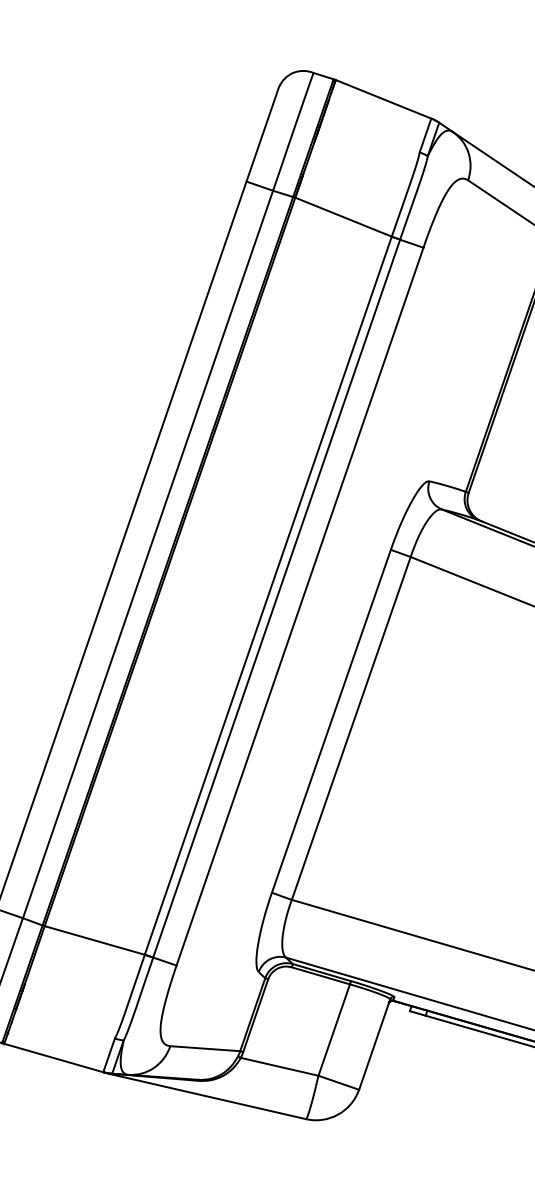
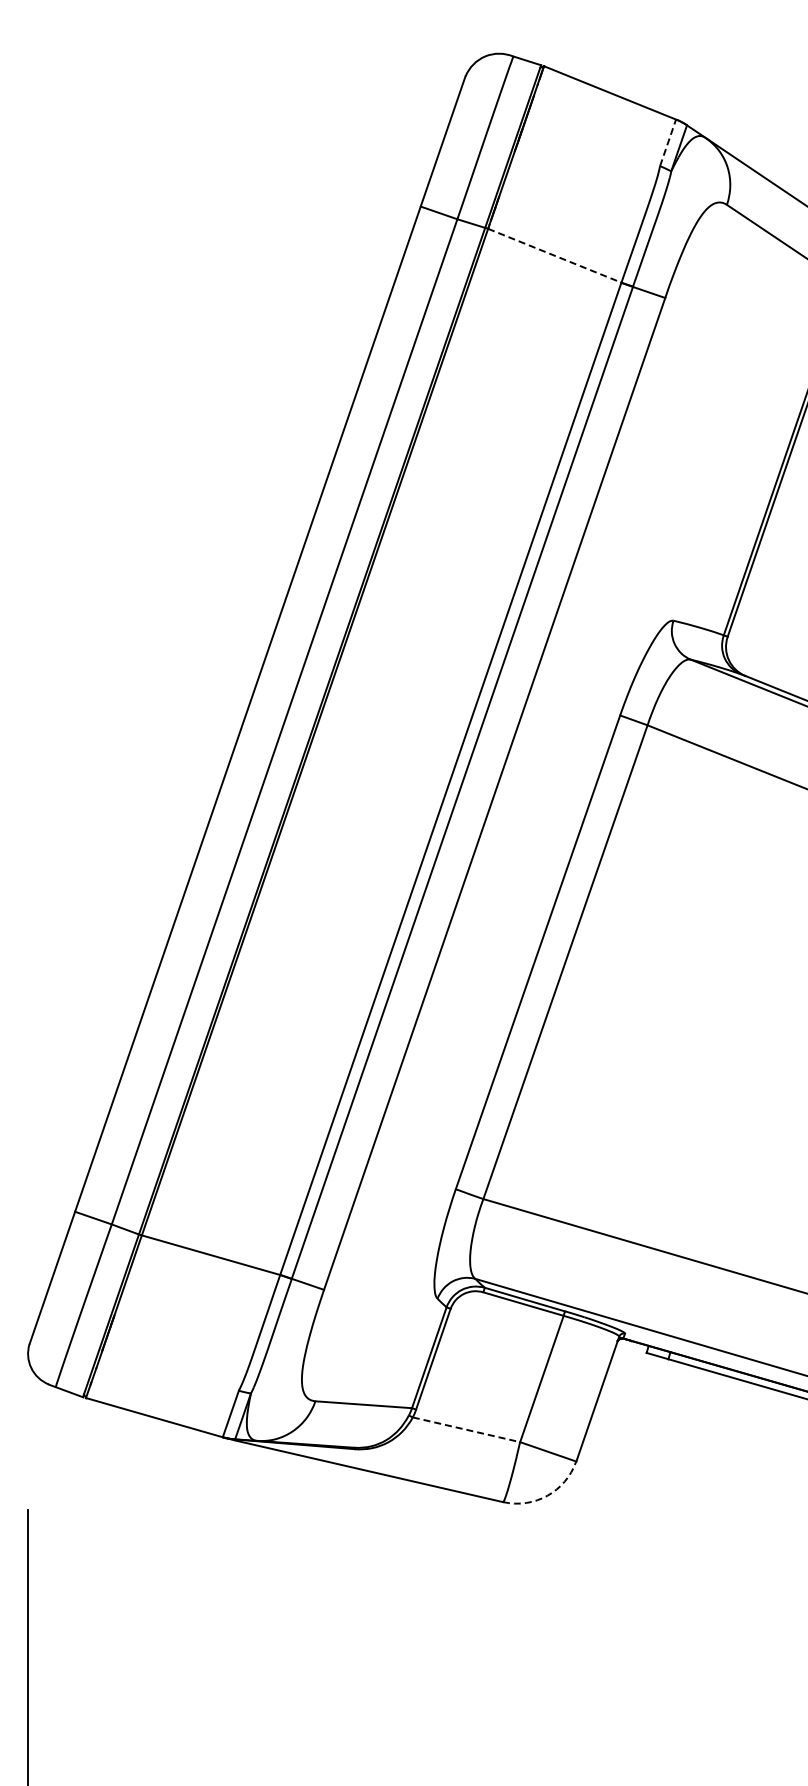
line: (425, 135) -> (668, 142), solid -> dashed
line: (343, 216) -> (554, 255), solid -> dashed
line: (279, 1066) -> (466, 1429), solid -> dashed
arc: (338, 1114) -> (547, 1495), solid -> dashed

